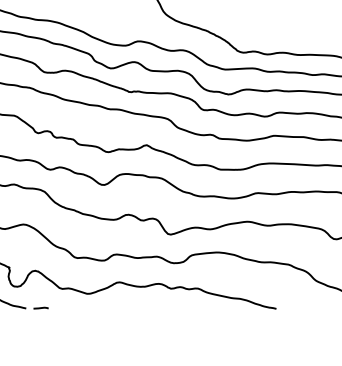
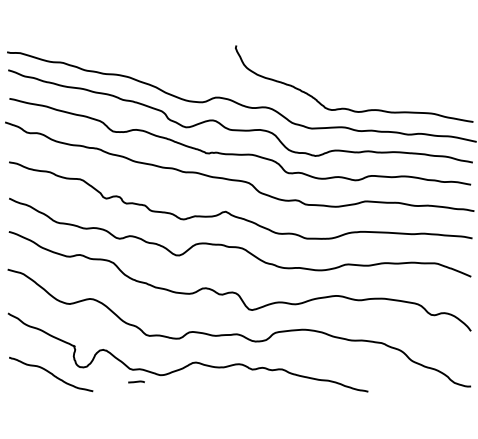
curve: (41, 307) -> (136, 381), moved

